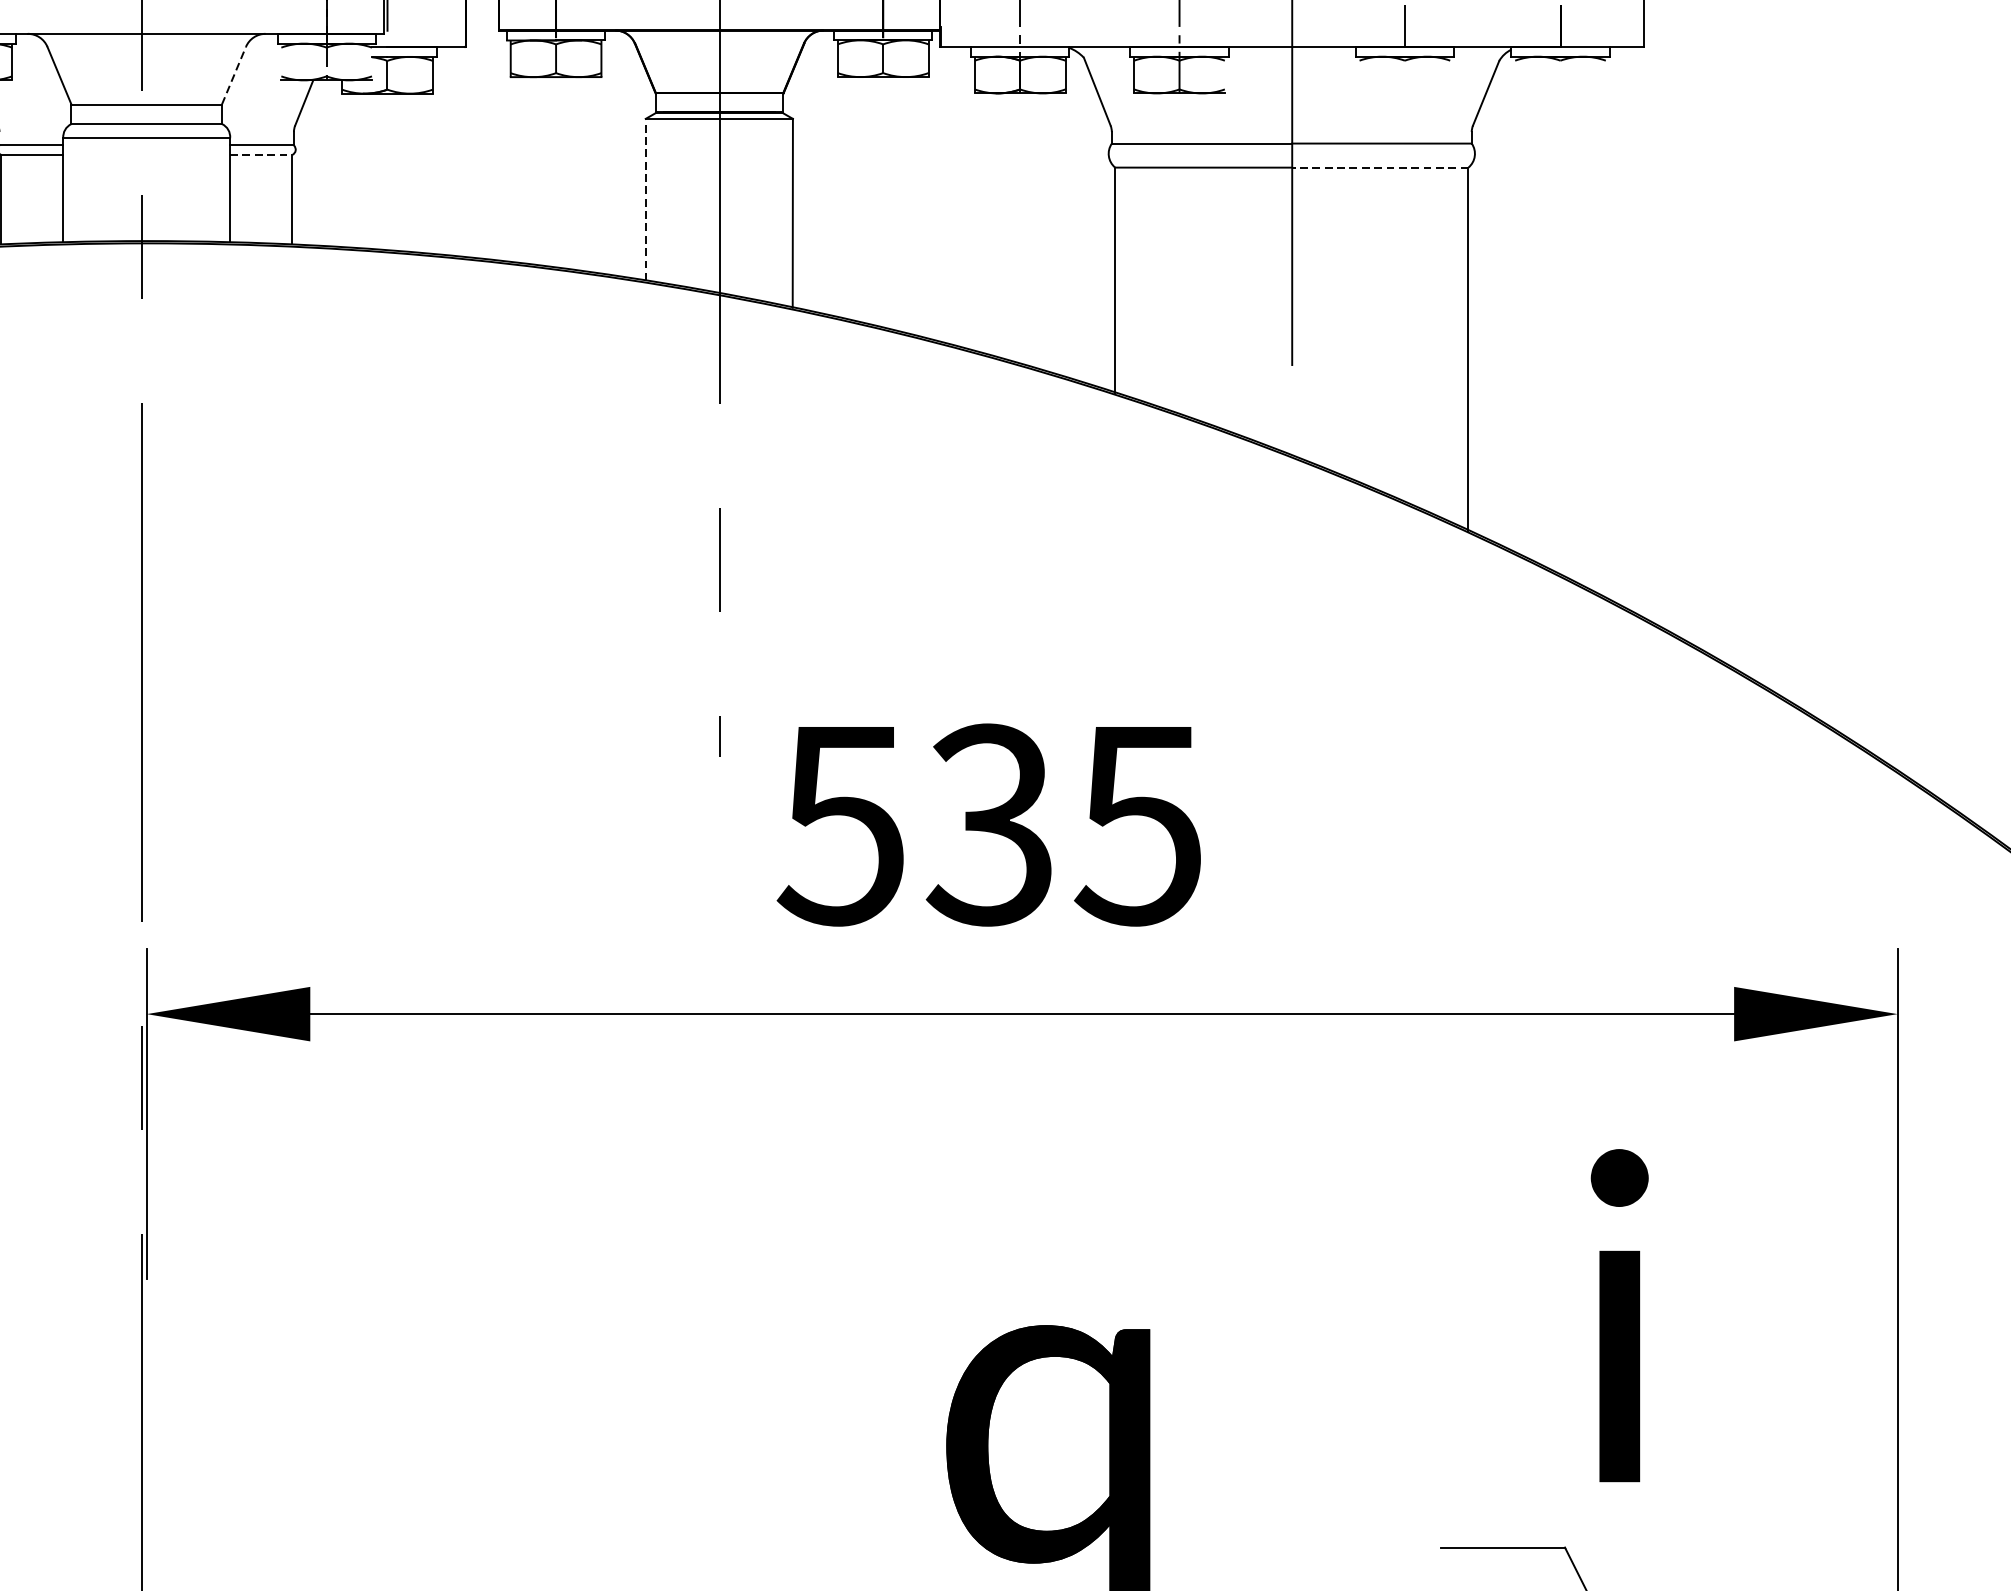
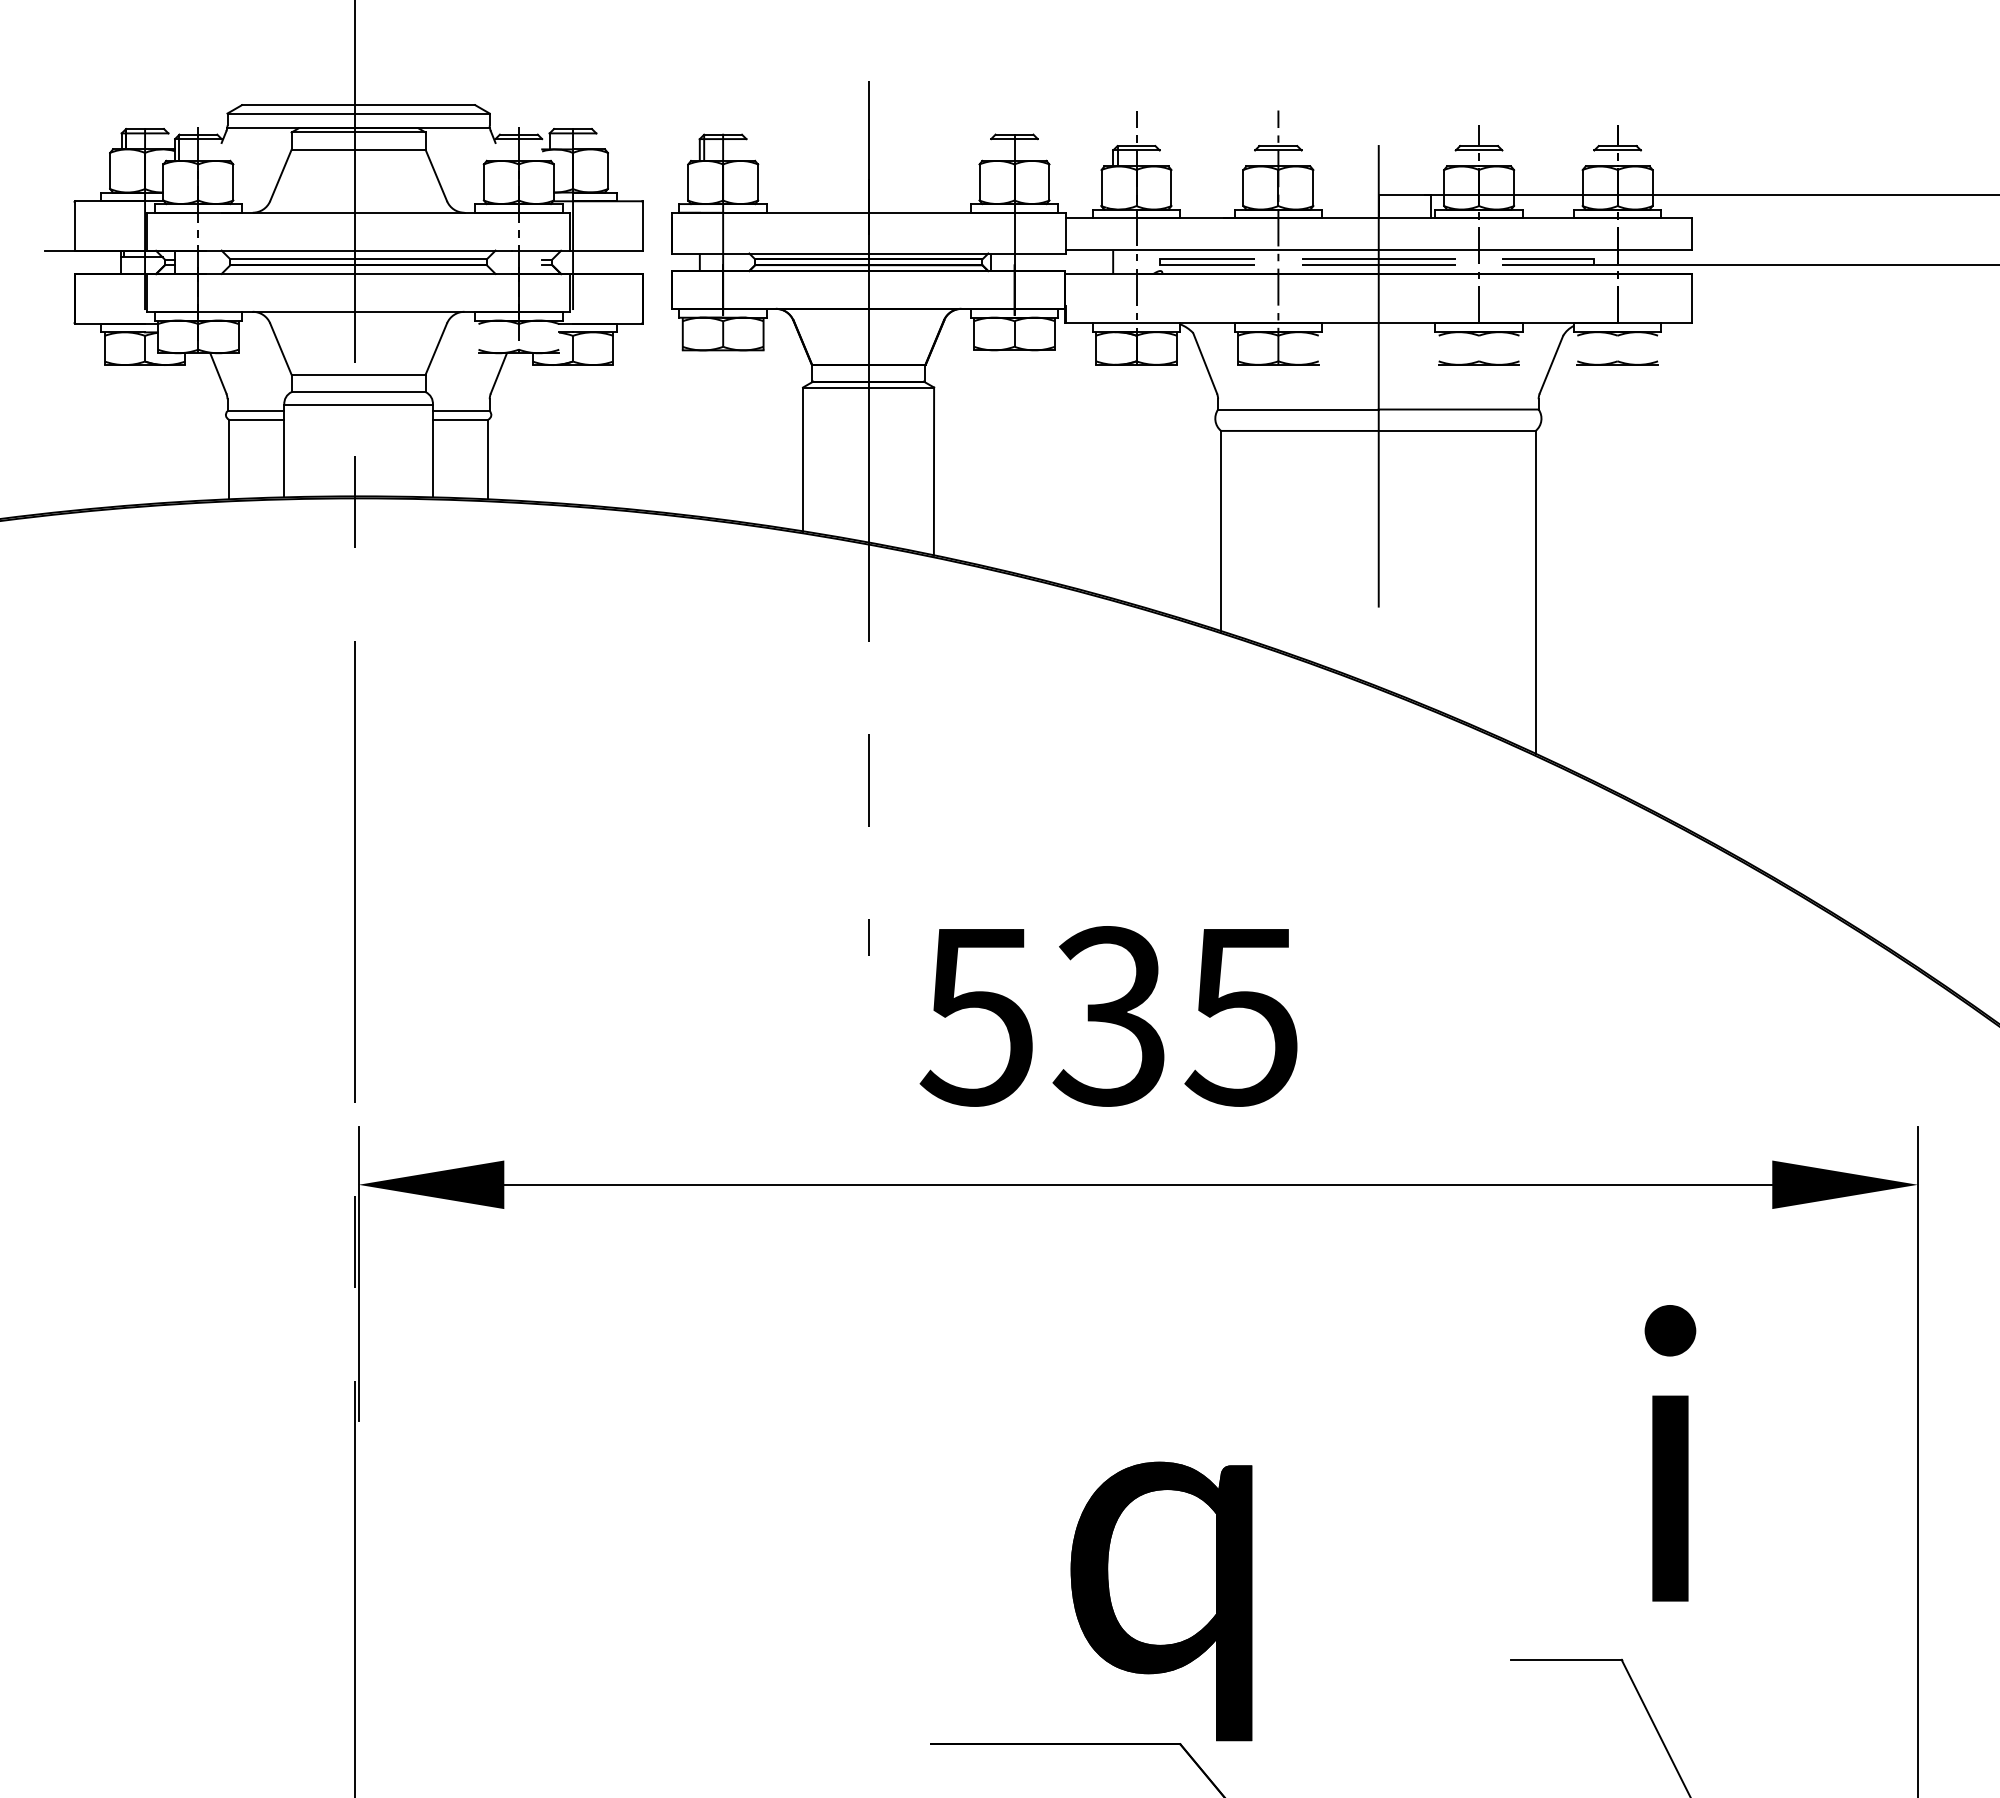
line: (234, 76) -> (436, 349), dashed -> solid
part: (1404, 90) -> (1478, 362), added
part: (1560, 90) -> (1617, 362), added
line: (261, 154) -> (460, 419), dashed -> solid
line: (1380, 167) -> (1457, 430), dashed -> solid
line: (646, 199) -> (803, 459), dashed -> solid

